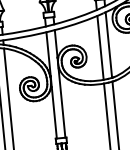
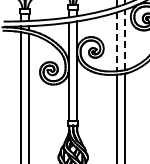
line: (109, 44) -> (125, 39), solid -> dashed
line: (100, 48) -> (117, 42), solid -> dashed

